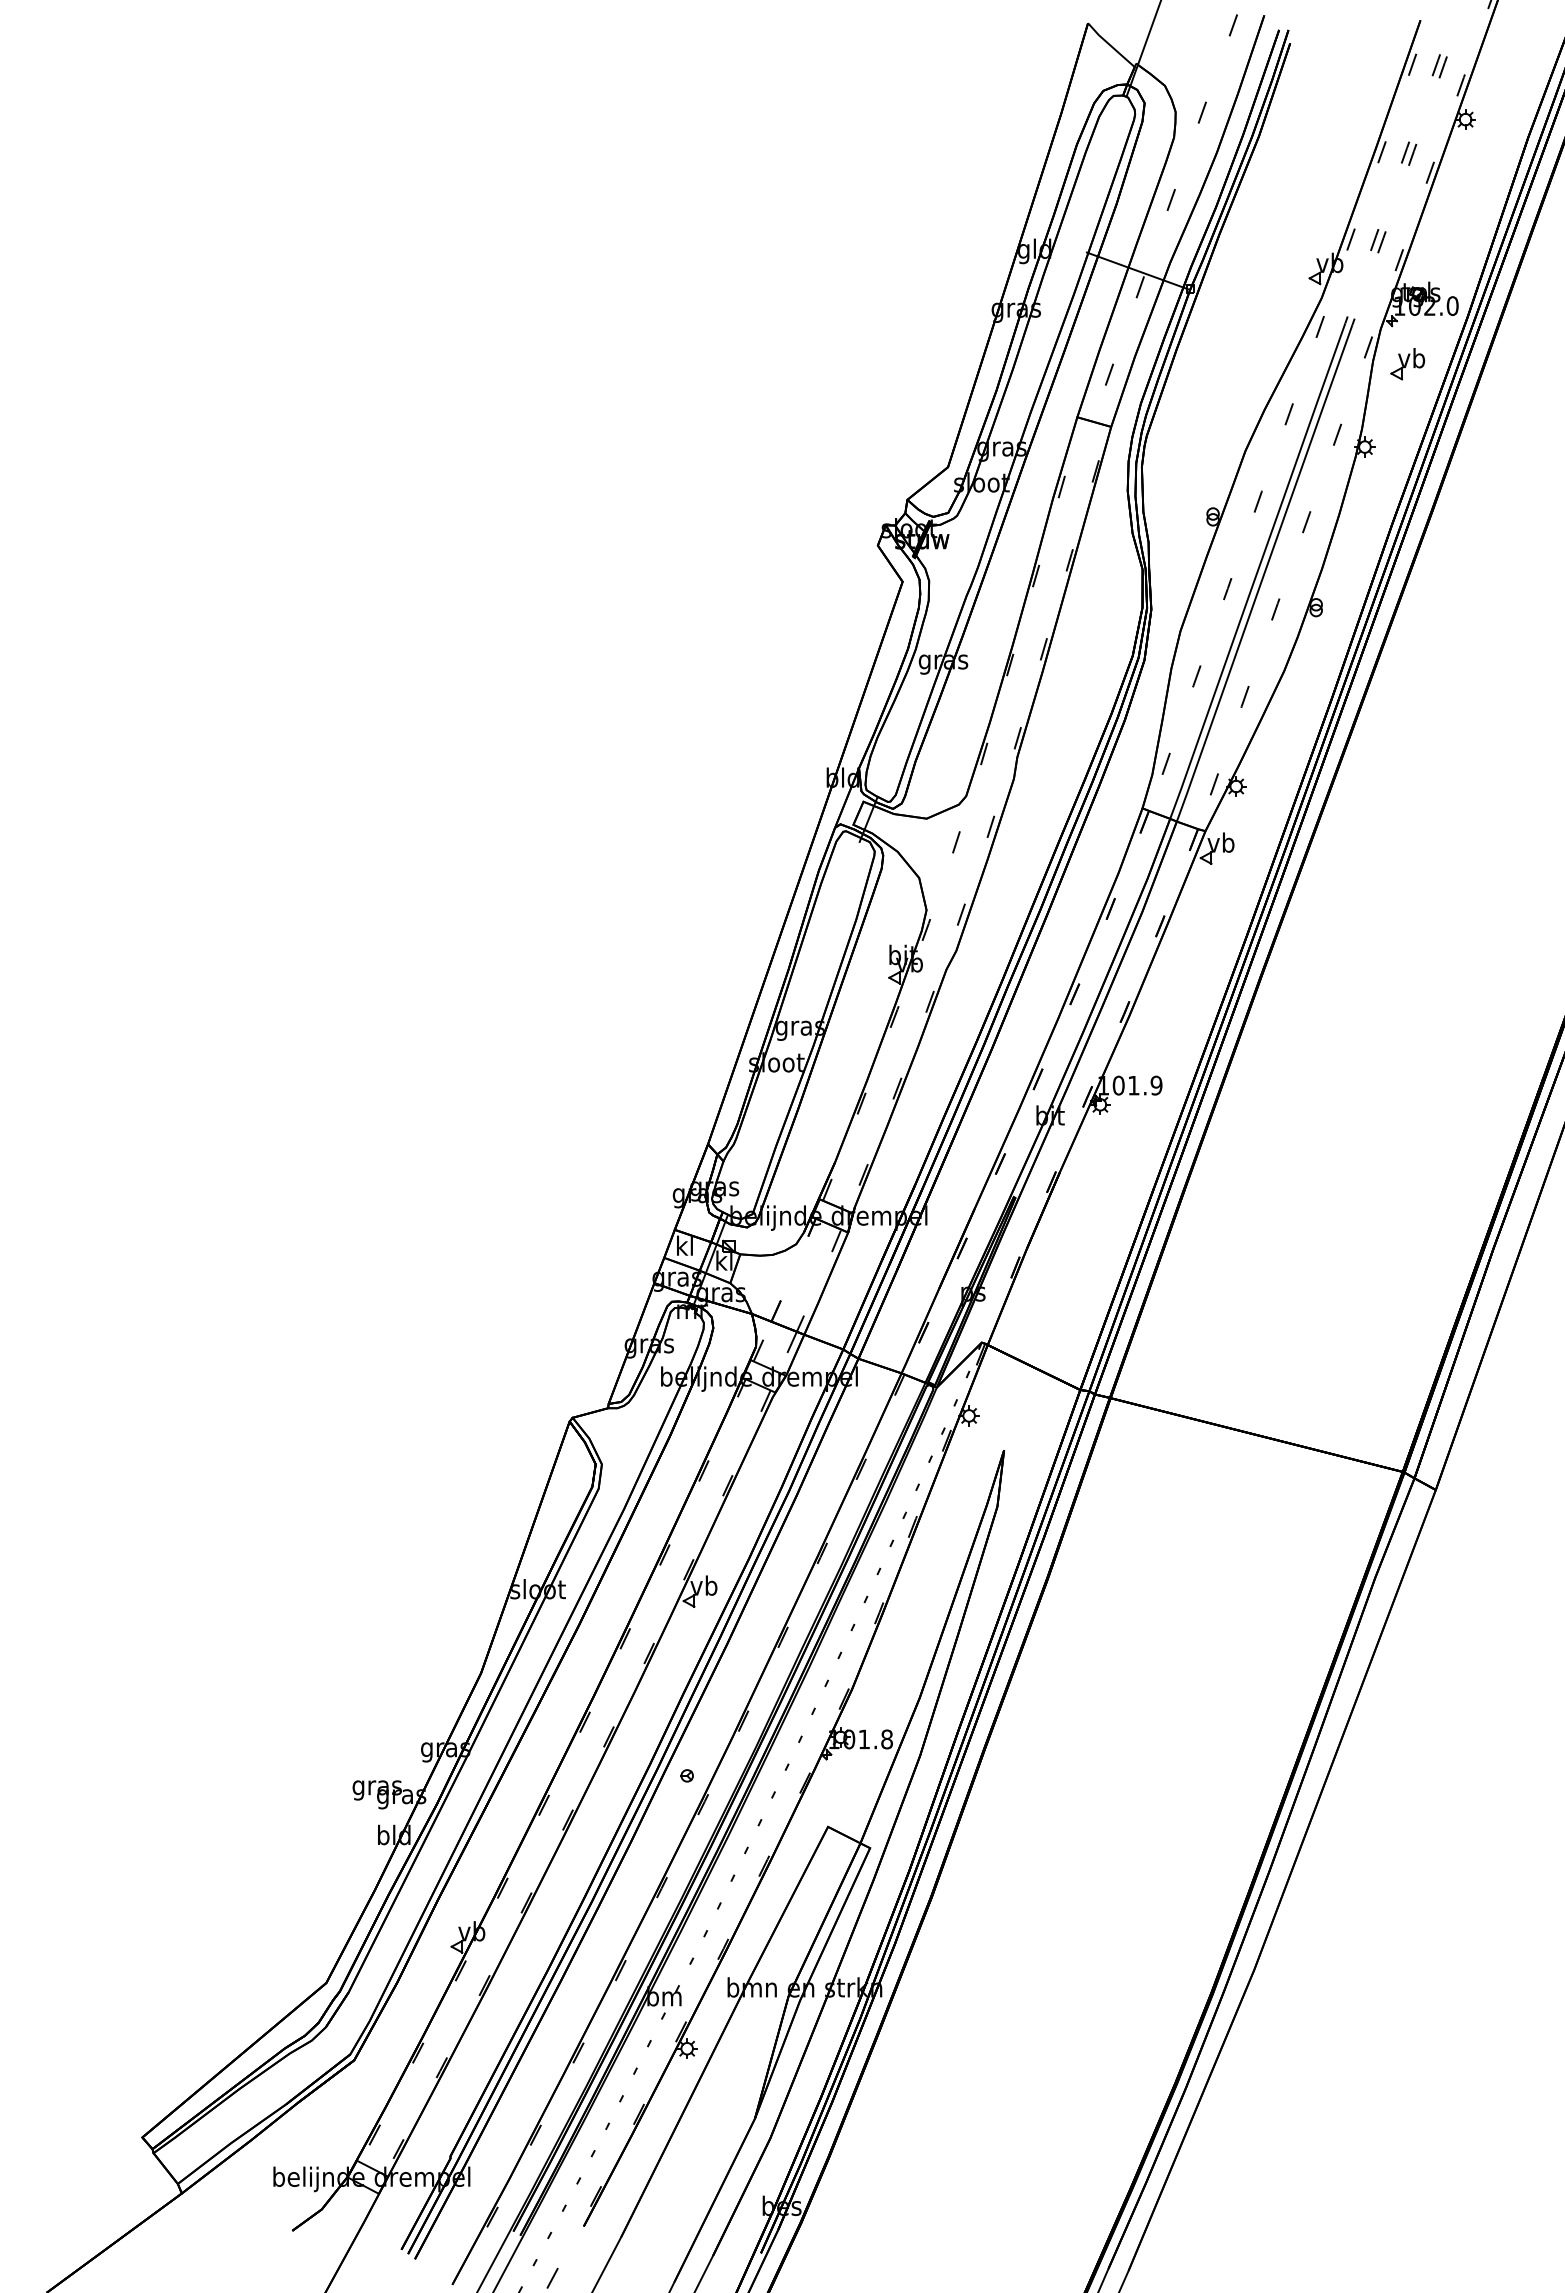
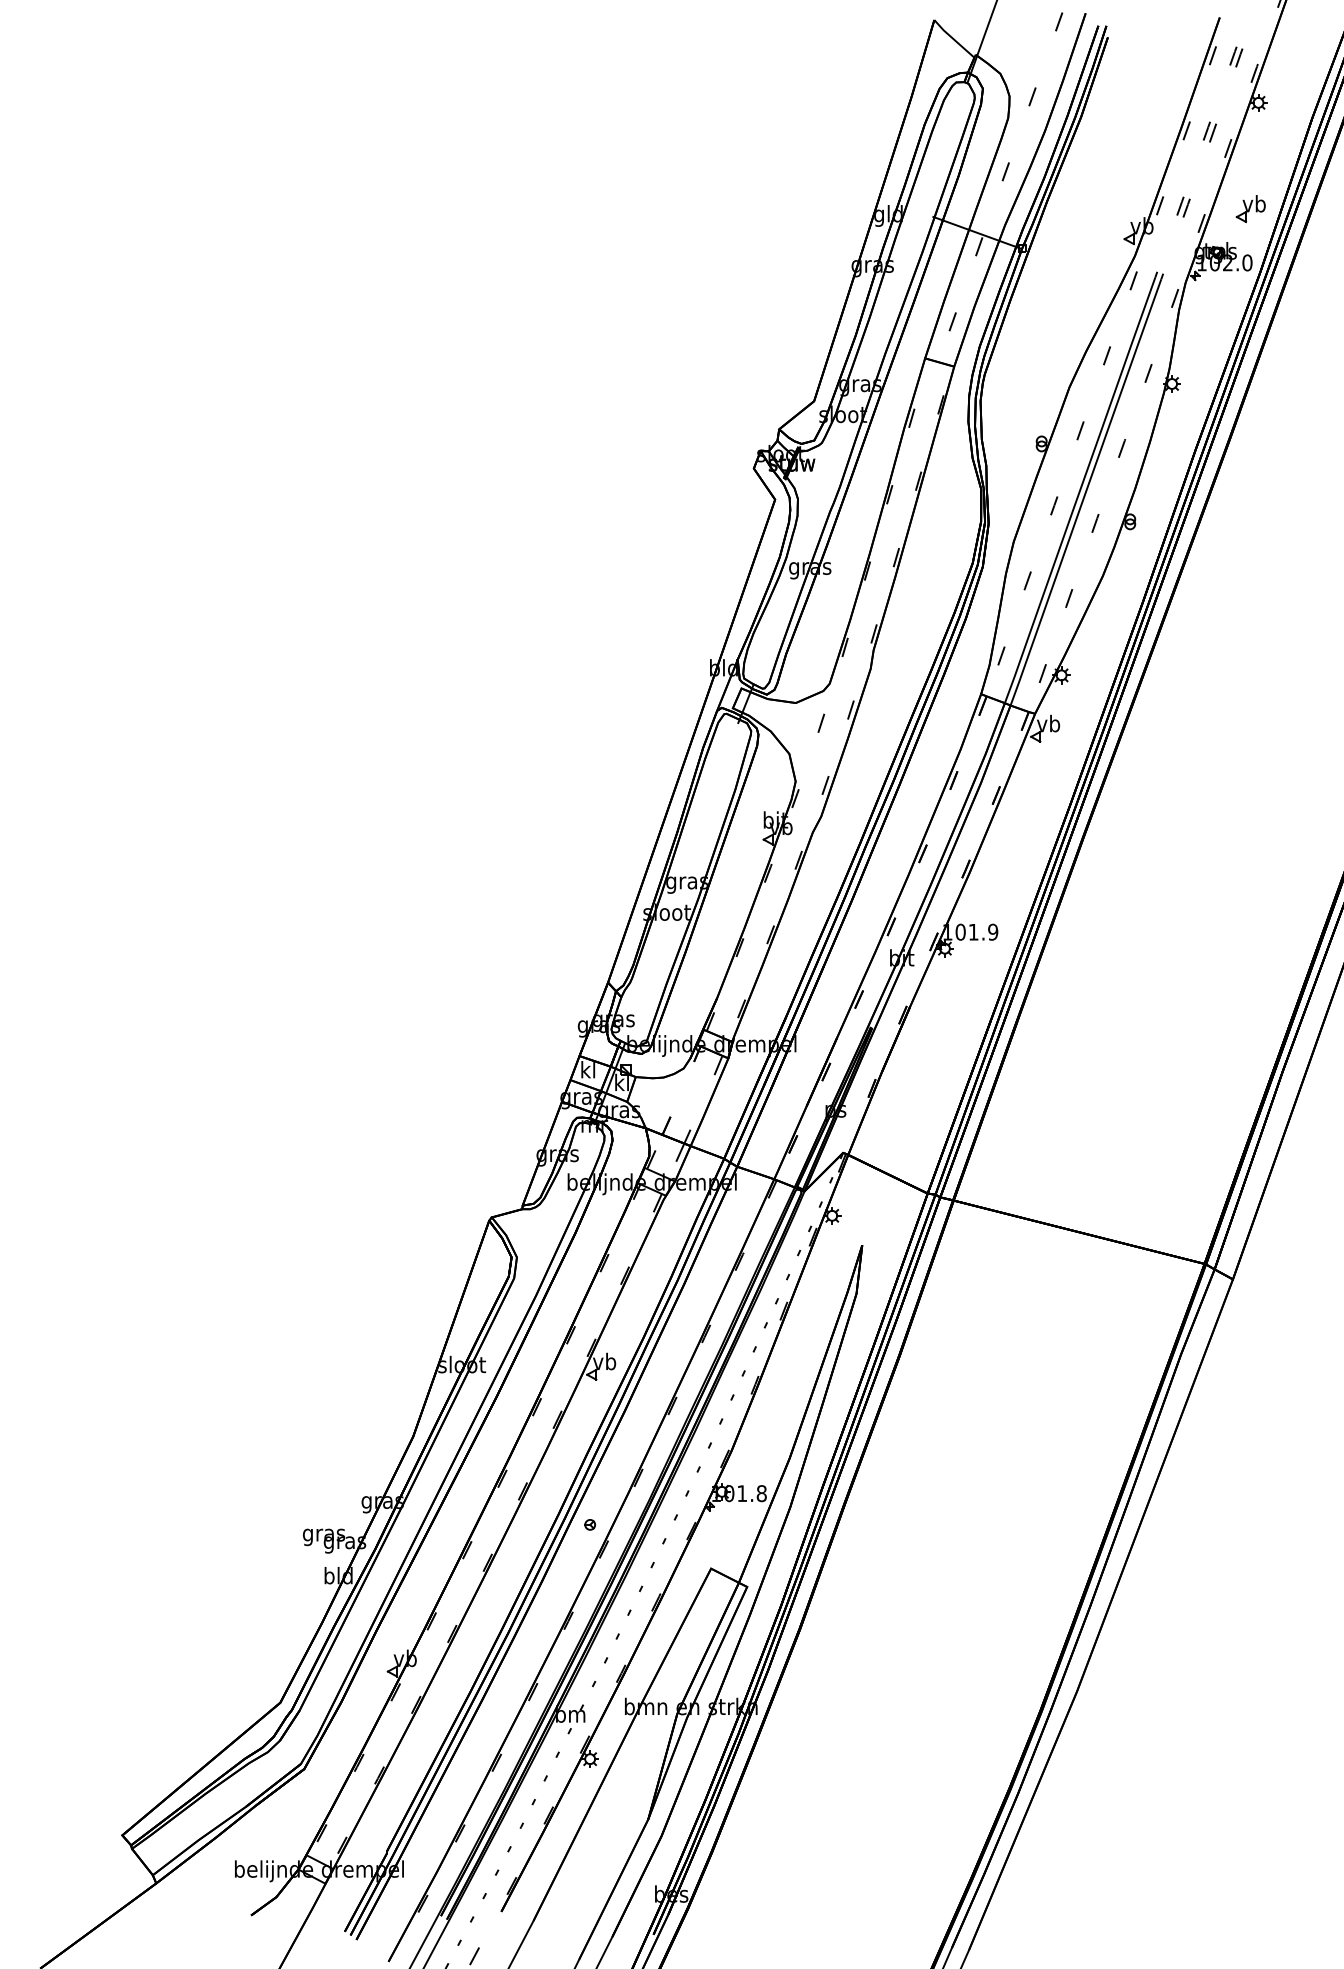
part: (1407, 364) -> (1250, 209), moved

